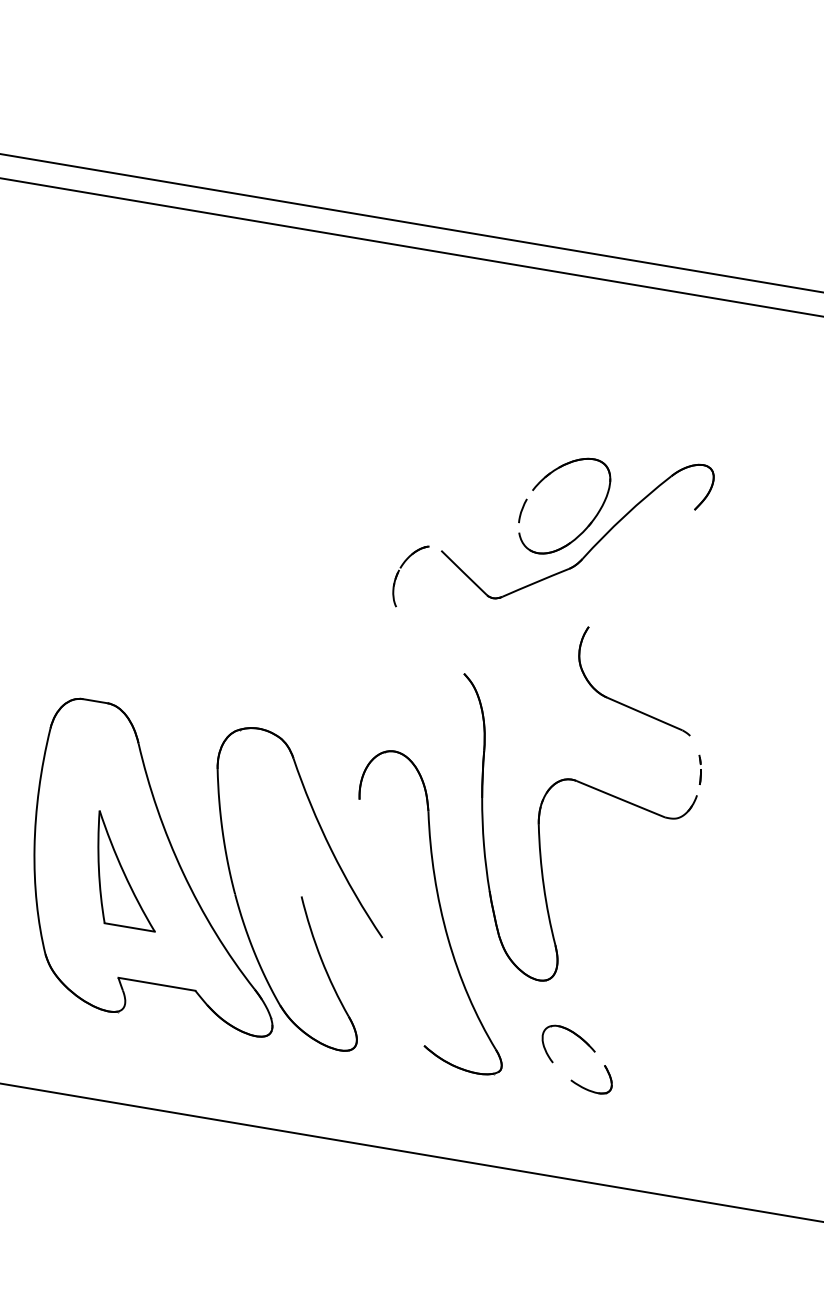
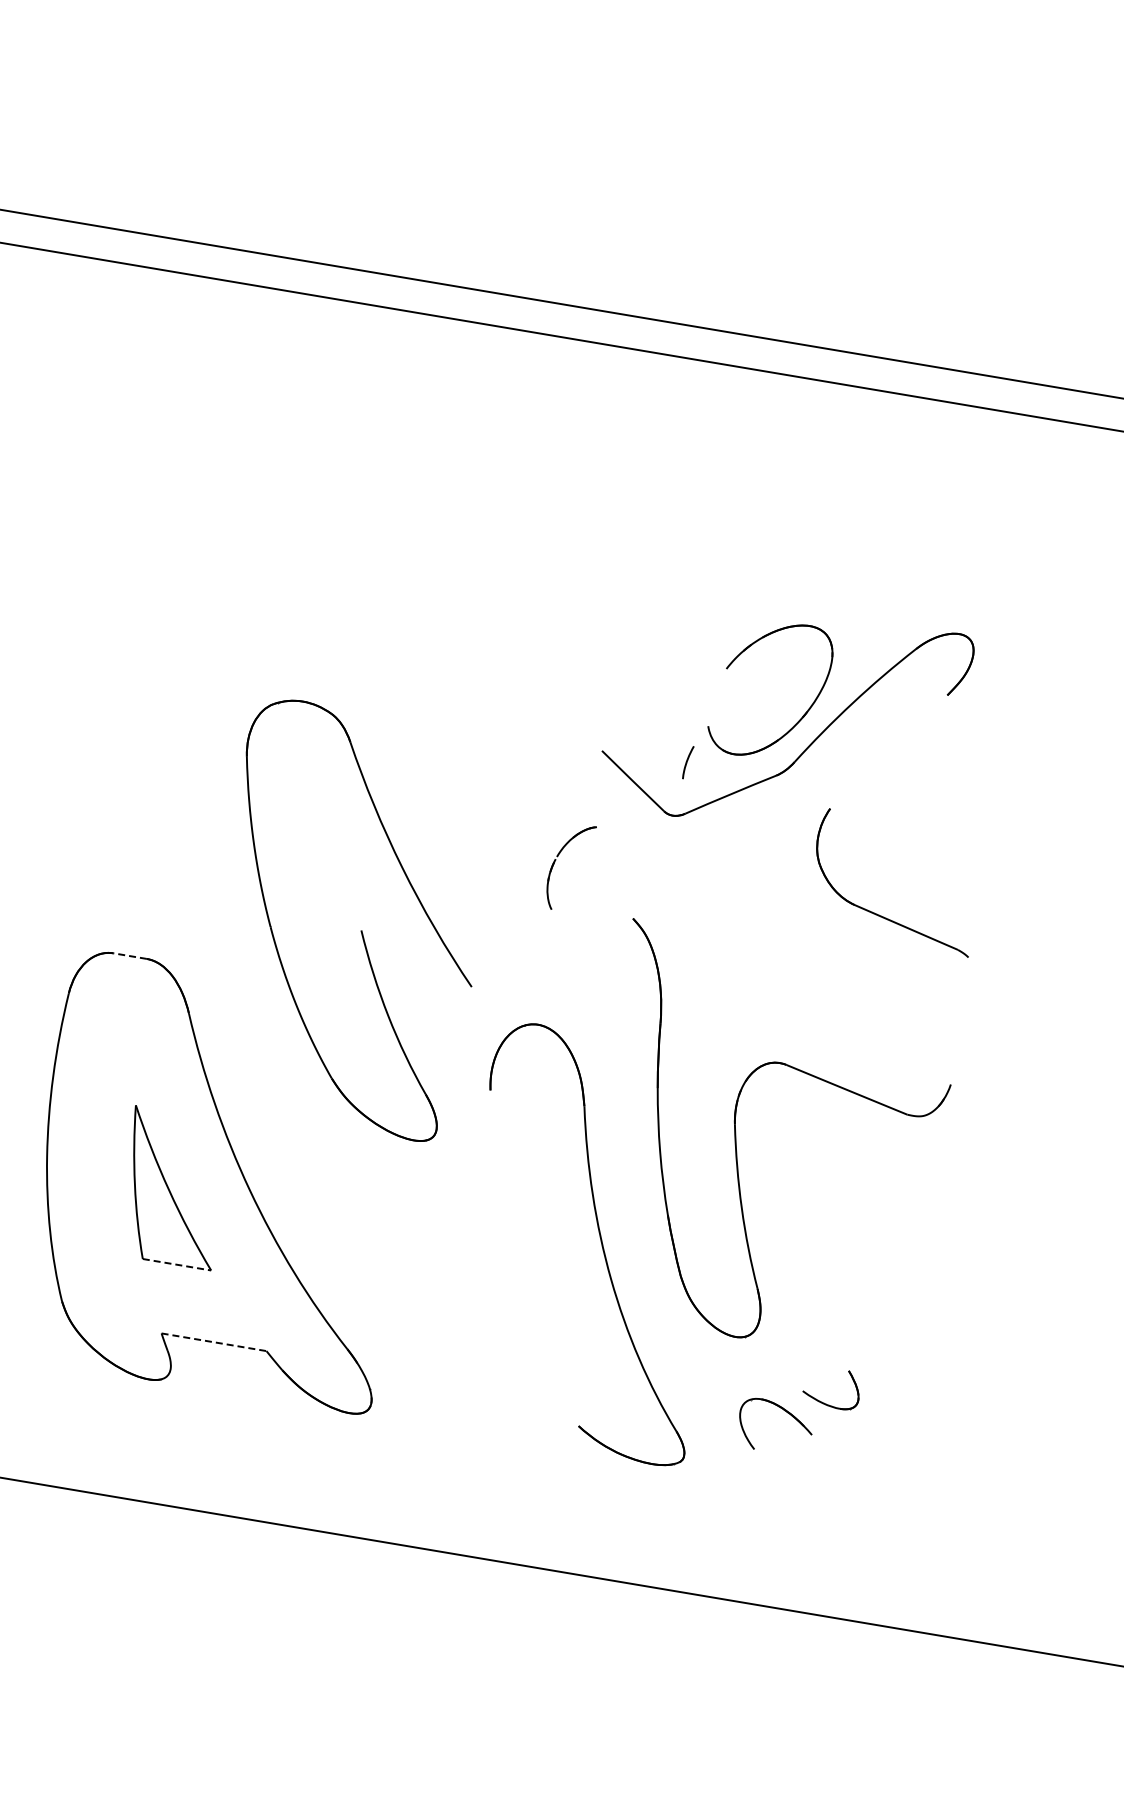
curve: (522, 510) -> (687, 762), moved
part: (399, 570) -> (556, 860), moved
line: (95, 701) -> (130, 956), solid -> dashed
part: (624, 704) -> (879, 914), moved
part: (700, 769) -> (955, 1049), removed
part: (300, 896) -> (360, 930), moved
line: (130, 927) -> (177, 1264), solid -> dashed
line: (157, 984) -> (214, 1342), solid -> dashed
part: (586, 1088) -> (824, 1402), moved

